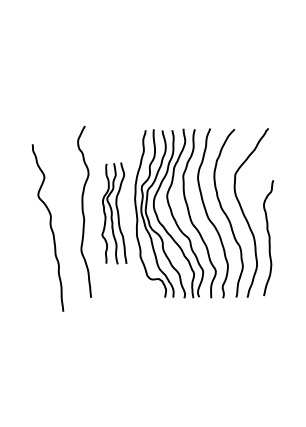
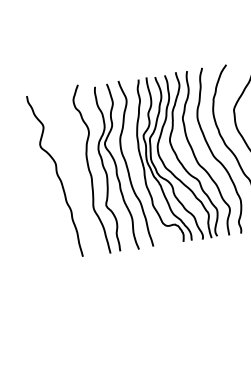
part: (114, 213) -> (120, 166), size x1.67
curve: (49, 225) -> (55, 173), moved

